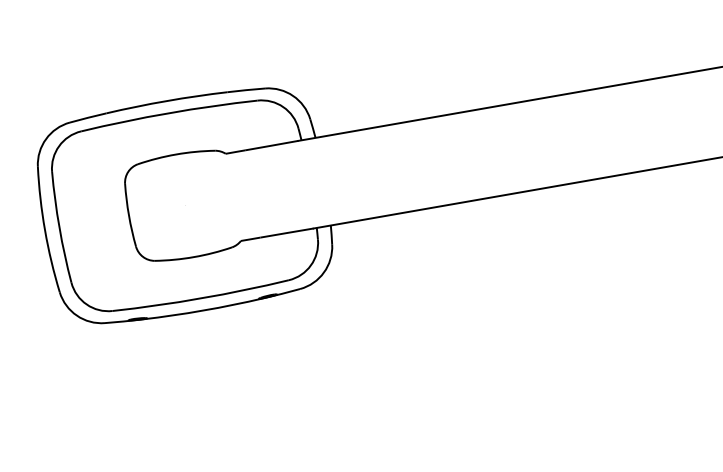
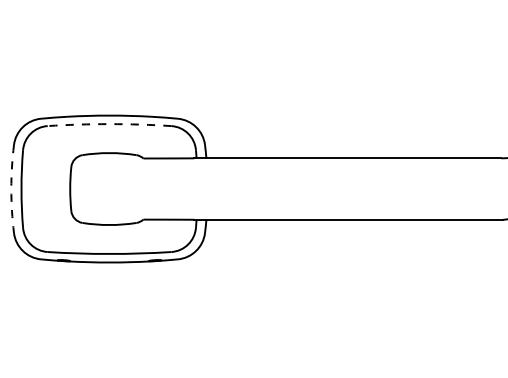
arc: (168, 113) -> (109, 124), solid -> dashed
arc: (45, 230) -> (11, 189), solid -> dashed

